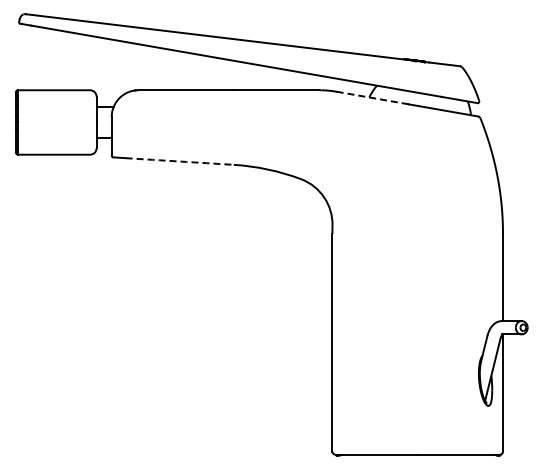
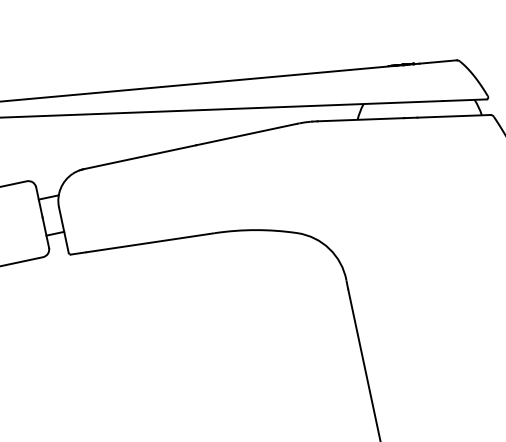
line: (371, 97) -> (360, 119), dashed -> solid
arc: (179, 161) -> (150, 242), dashed -> solid

